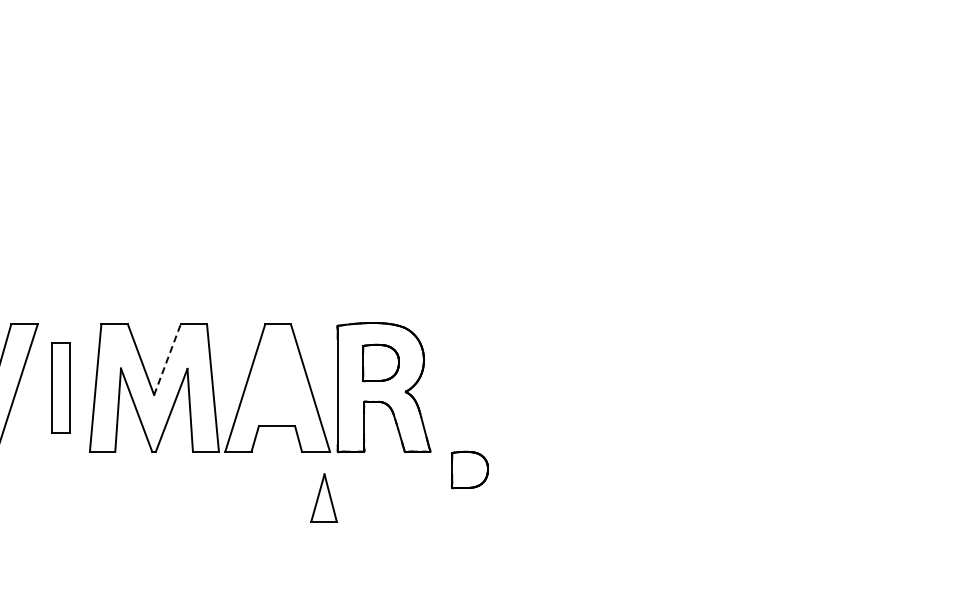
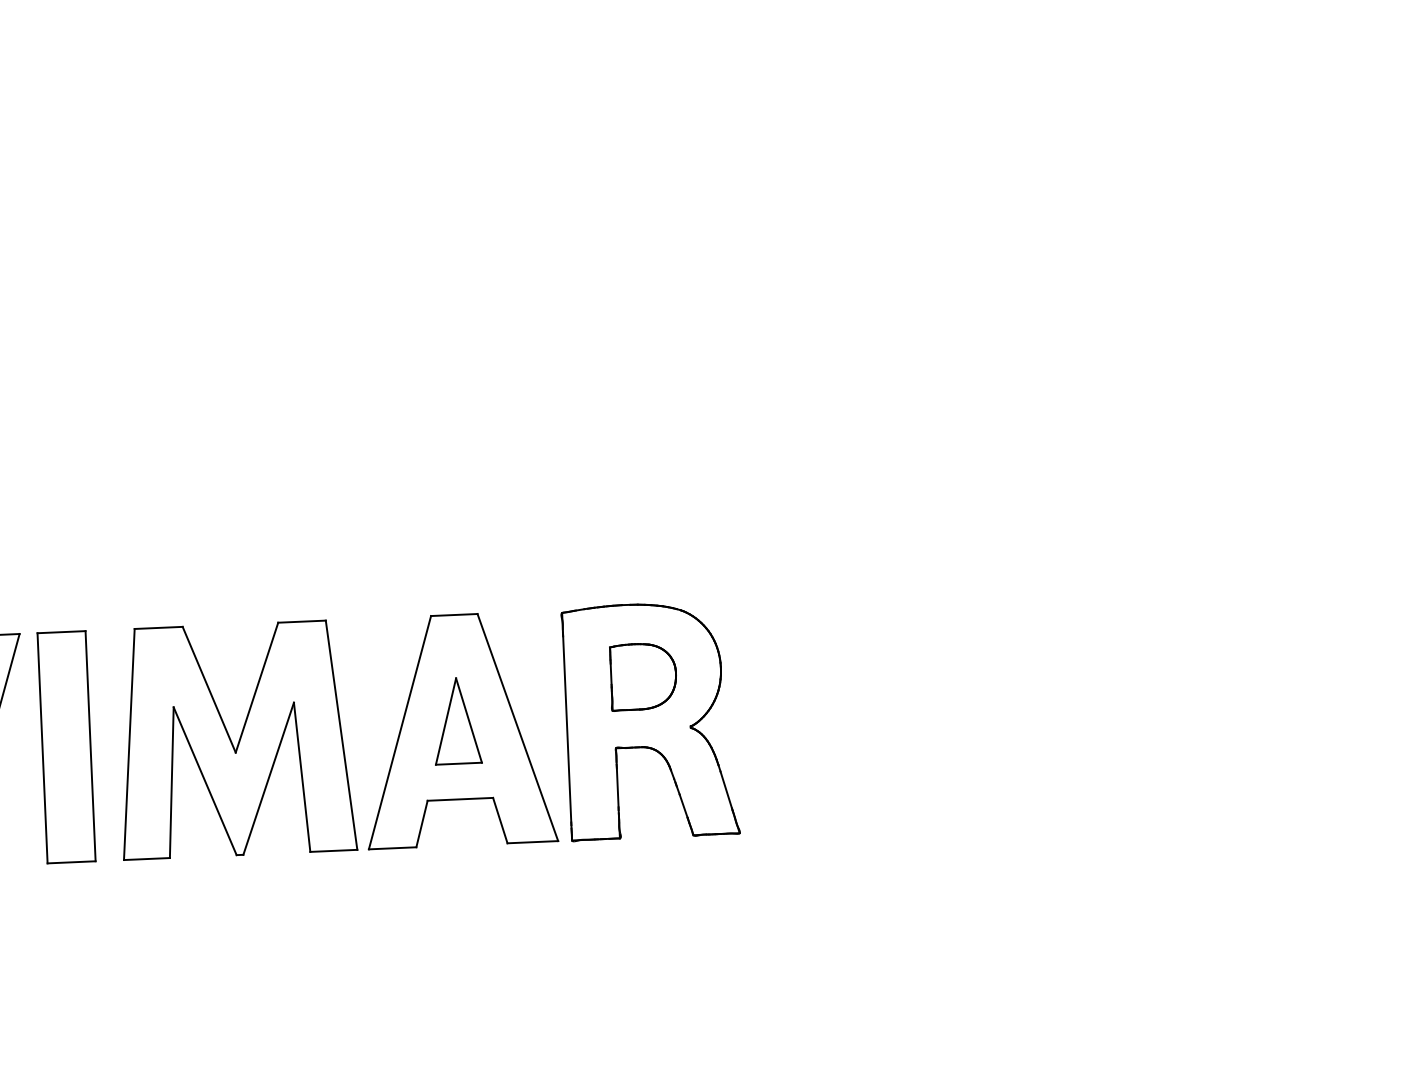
line: (167, 359) -> (257, 687), dashed -> solid
part: (60, 387) -> (65, 746), size x1.43
part: (469, 469) -> (811, 862), removed
part: (323, 497) -> (455, 720), moved

